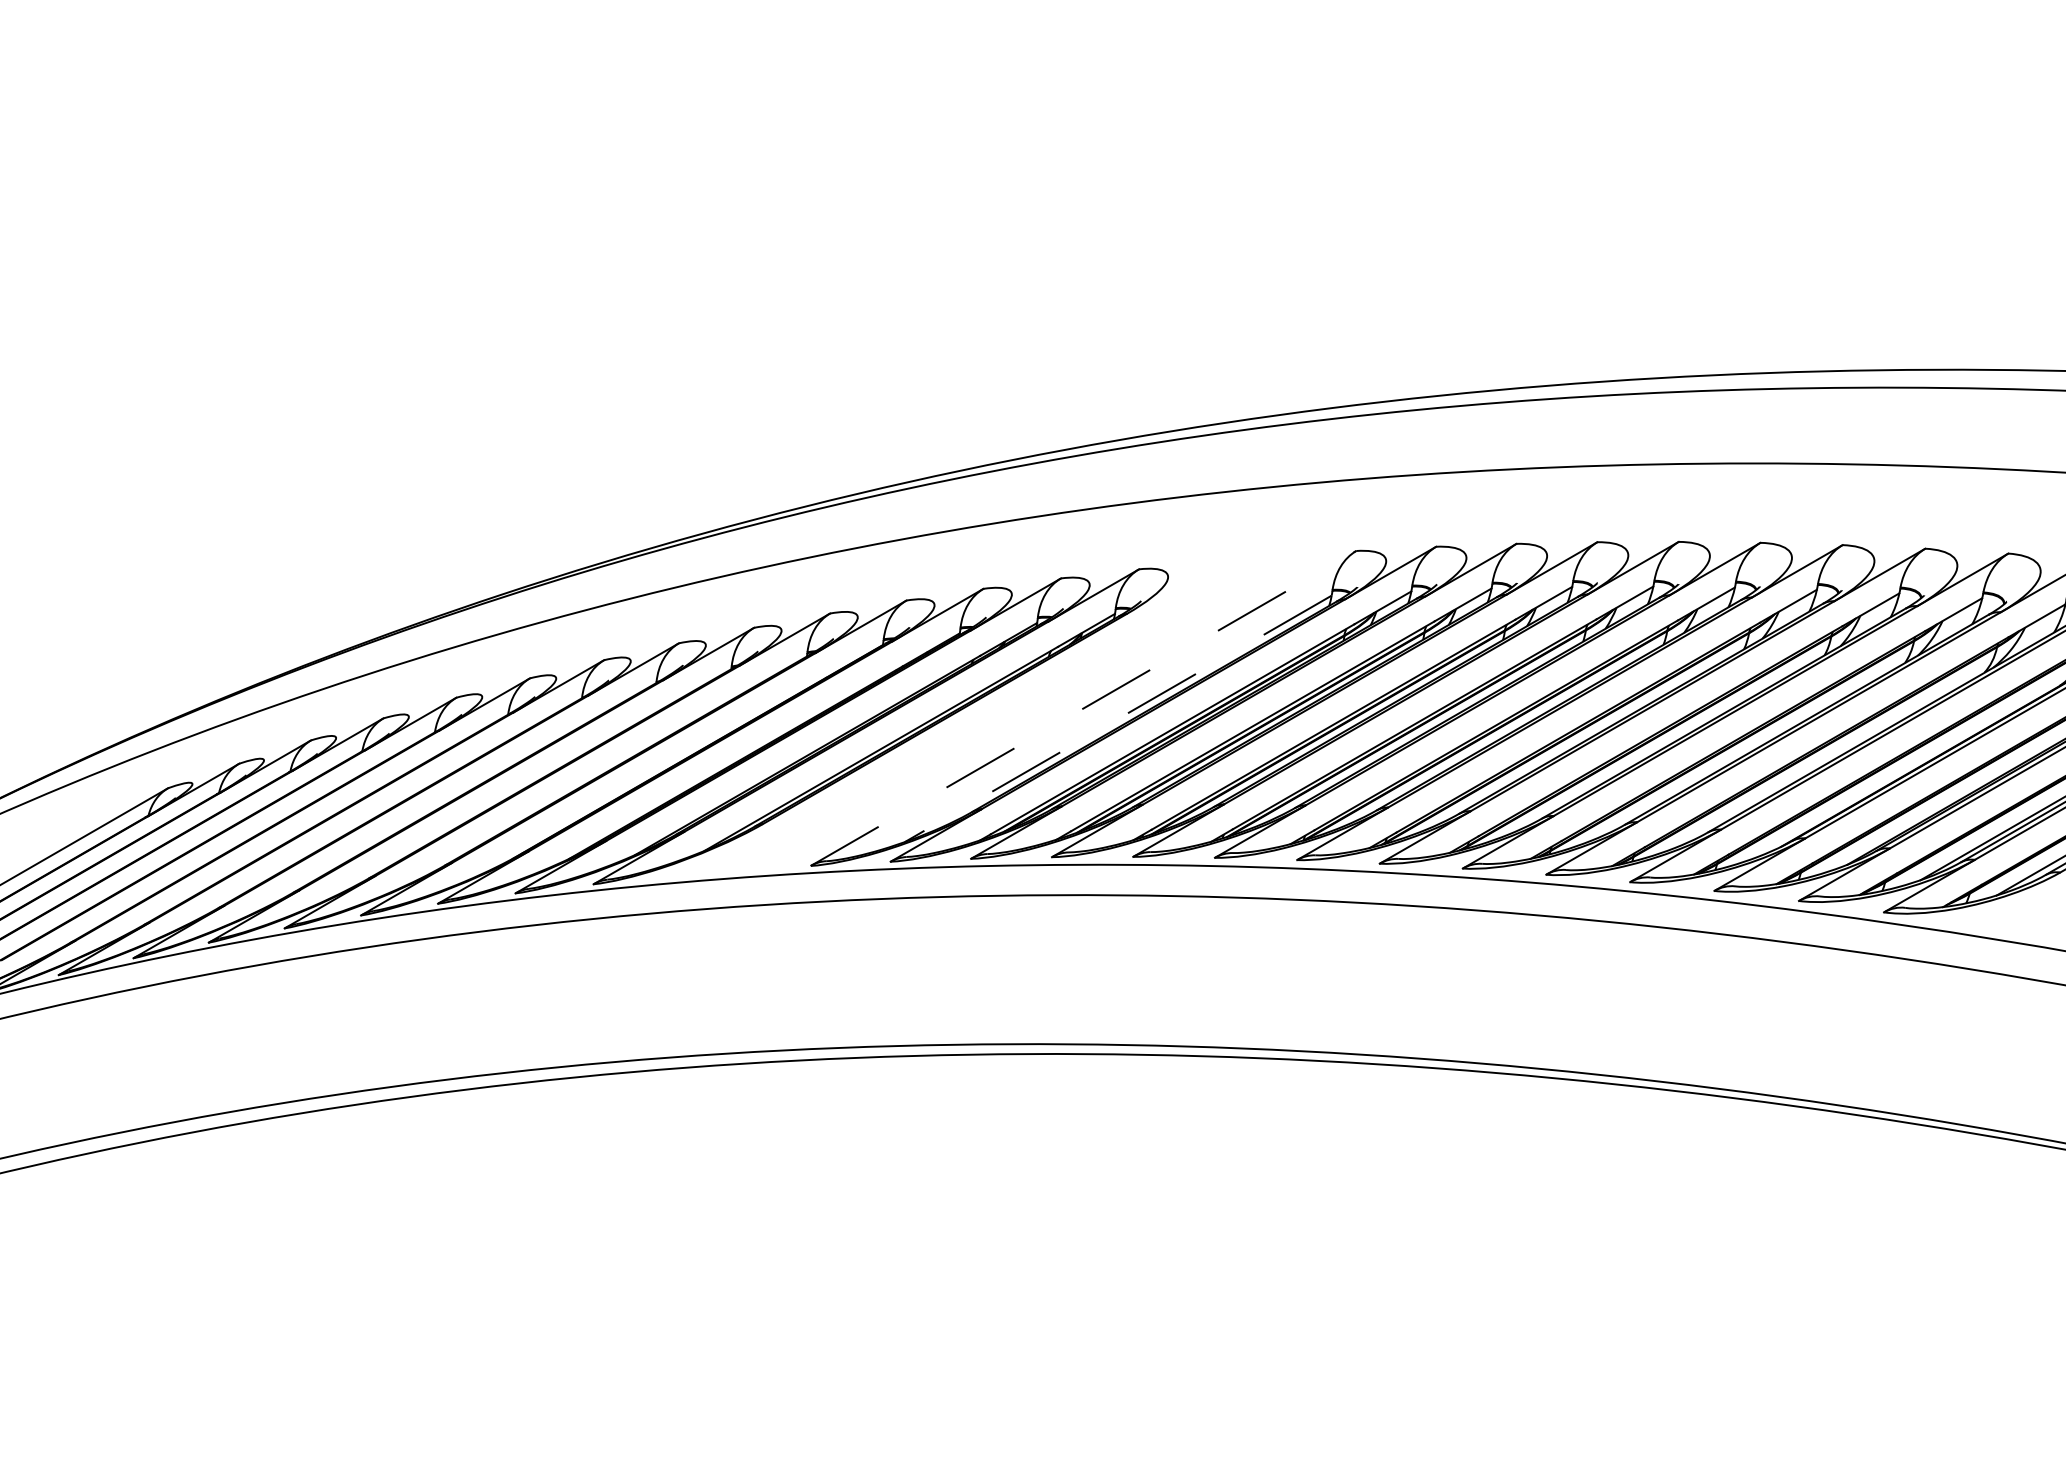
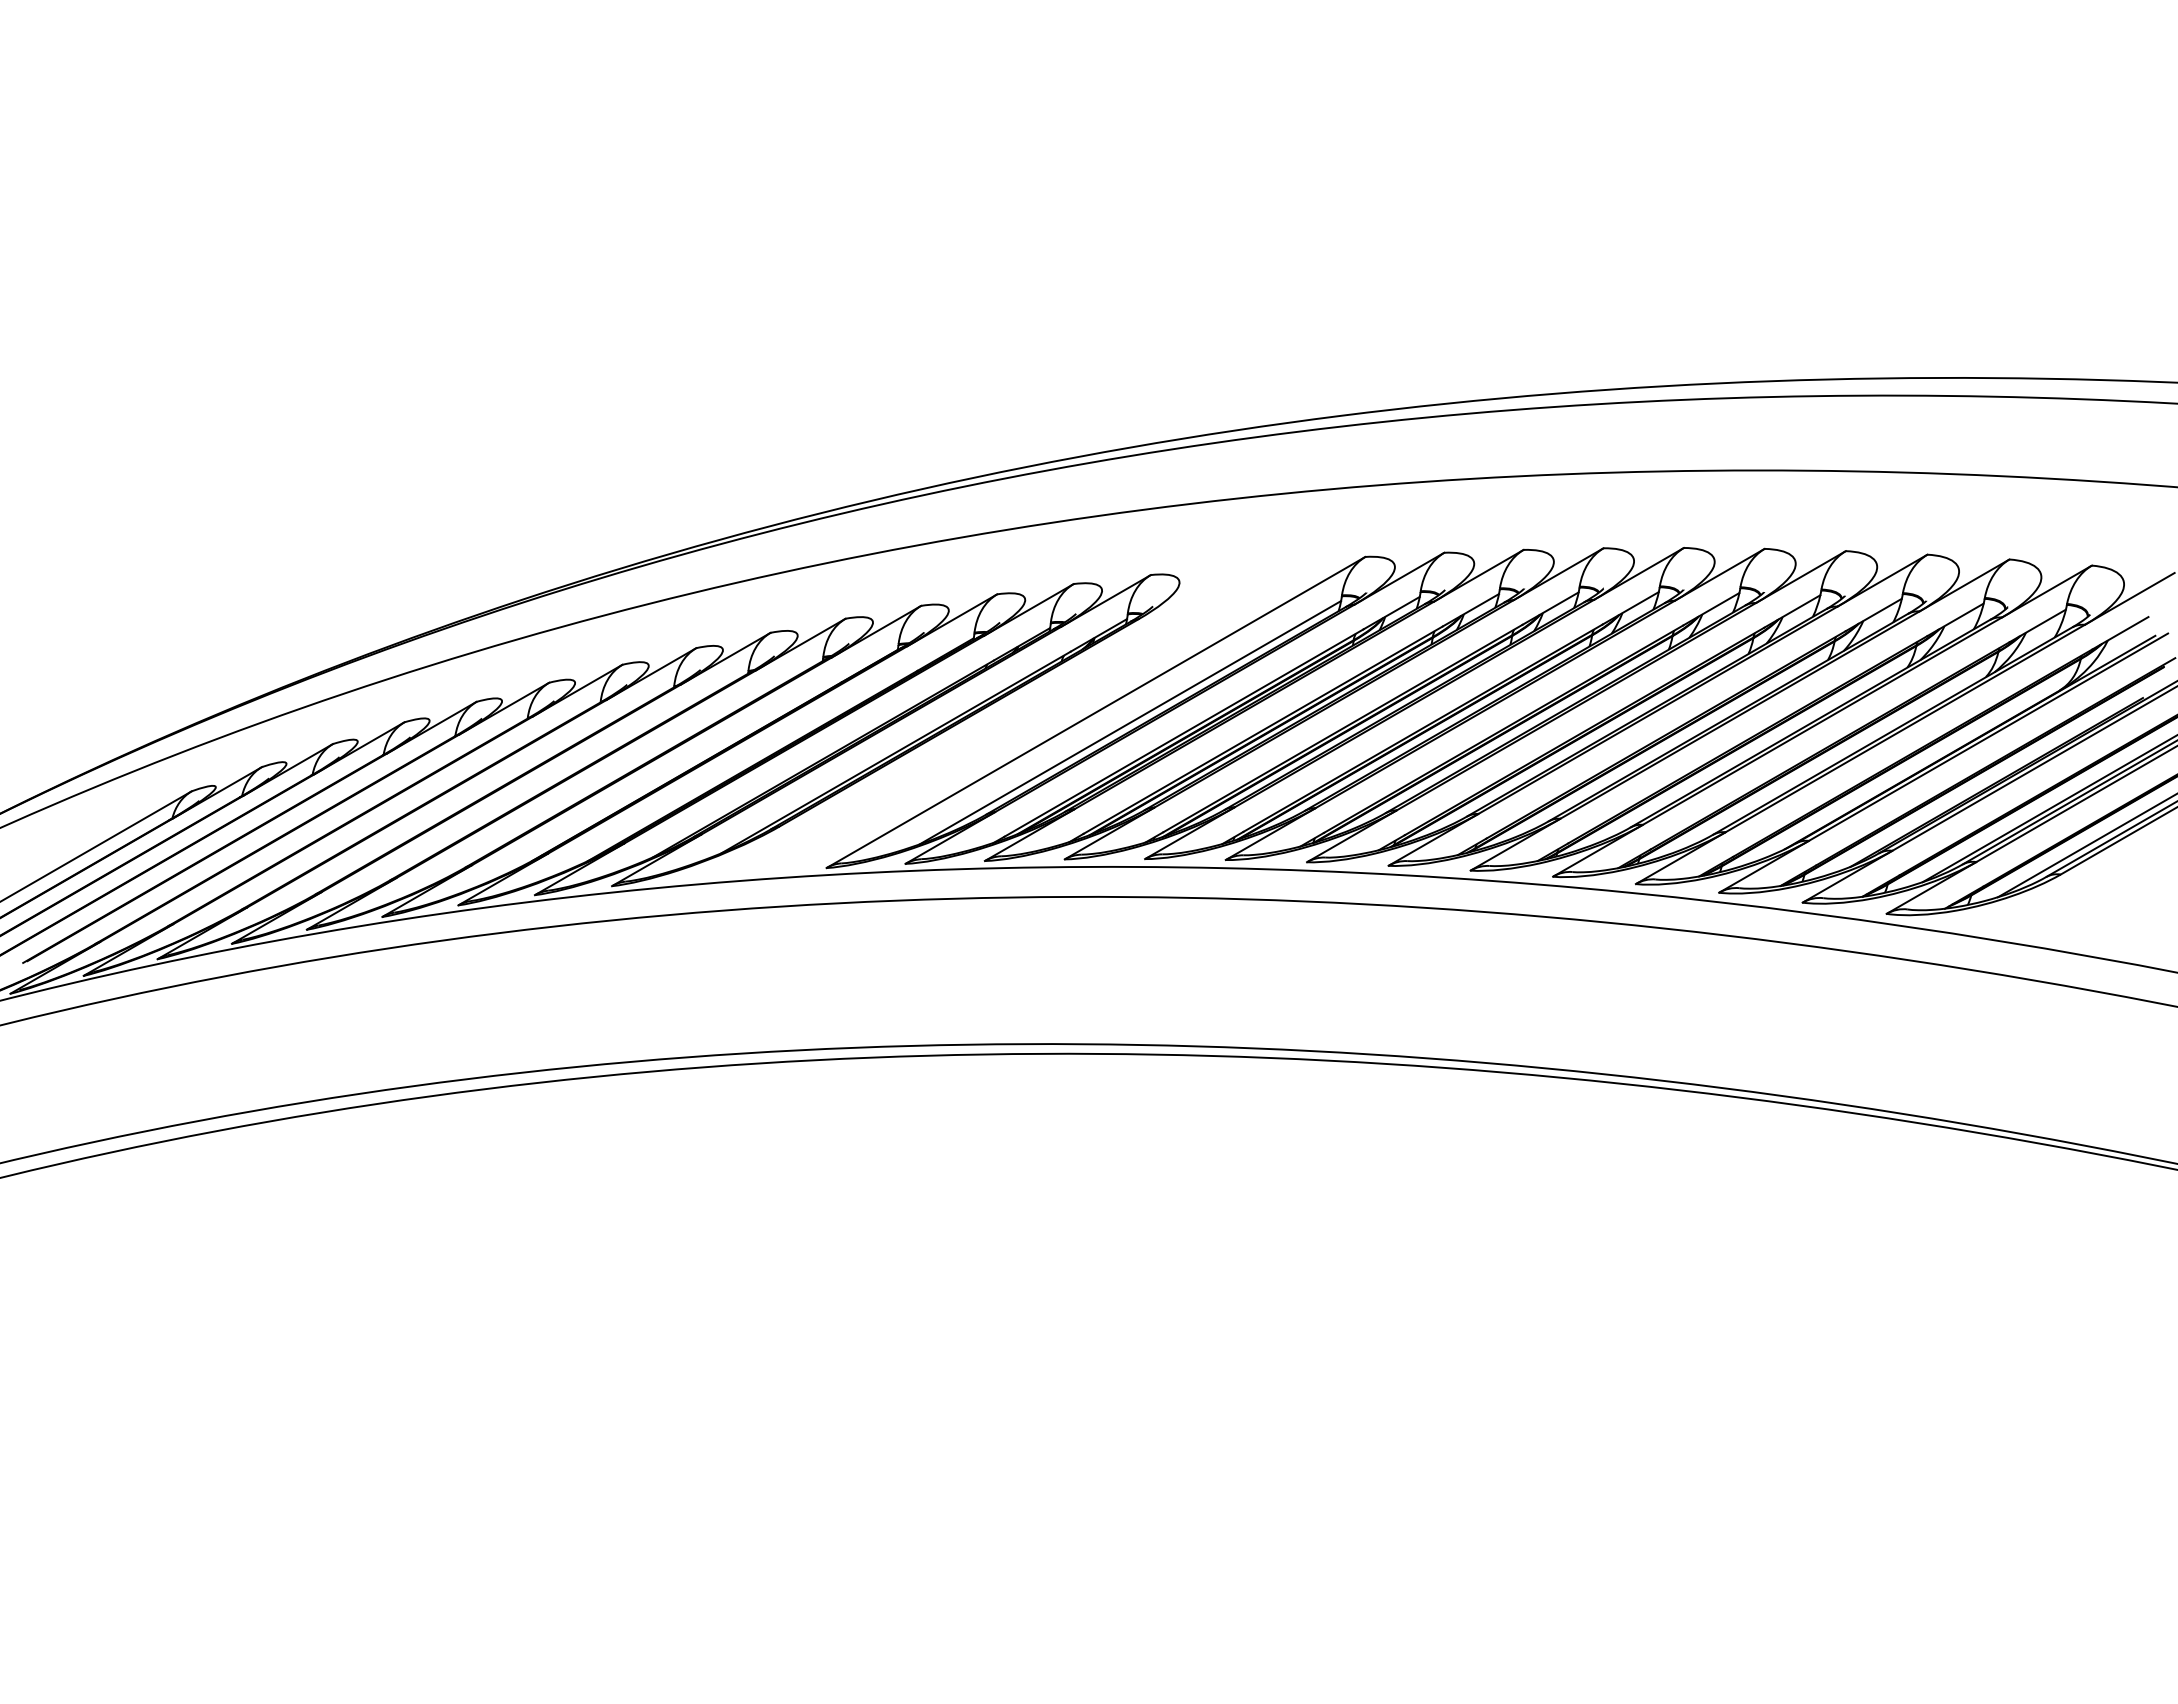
line: (1084, 708) -> (1096, 712), dashed -> solid
line: (1117, 719) -> (1129, 723), dashed -> solid

